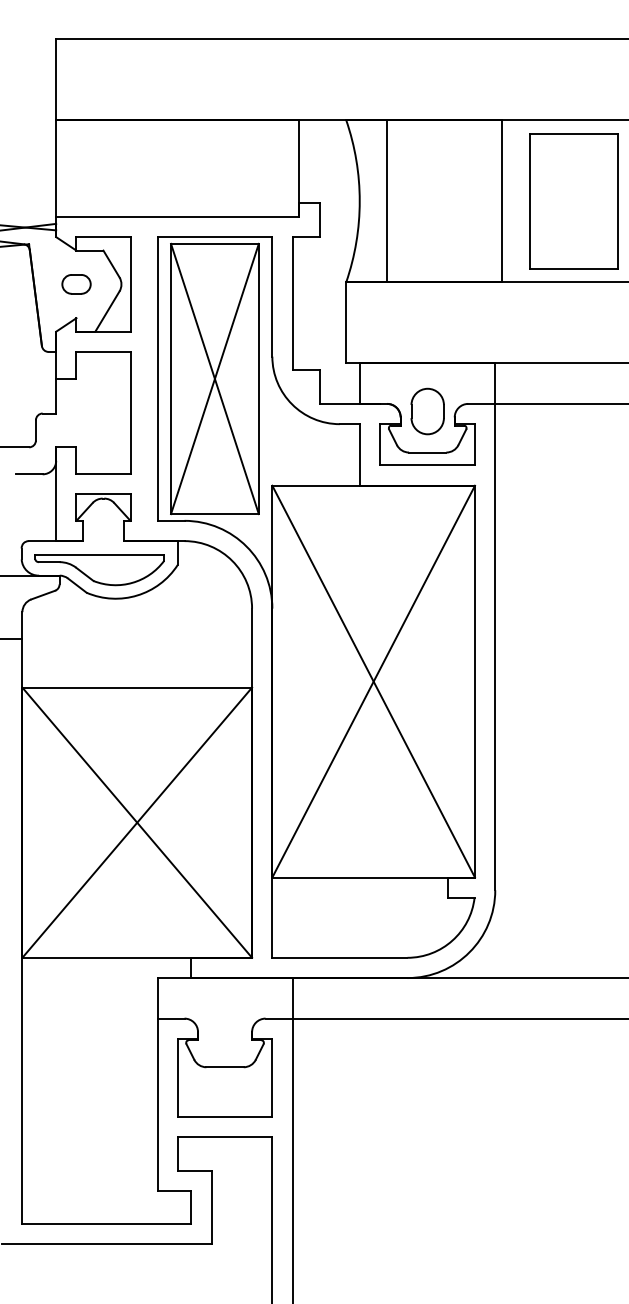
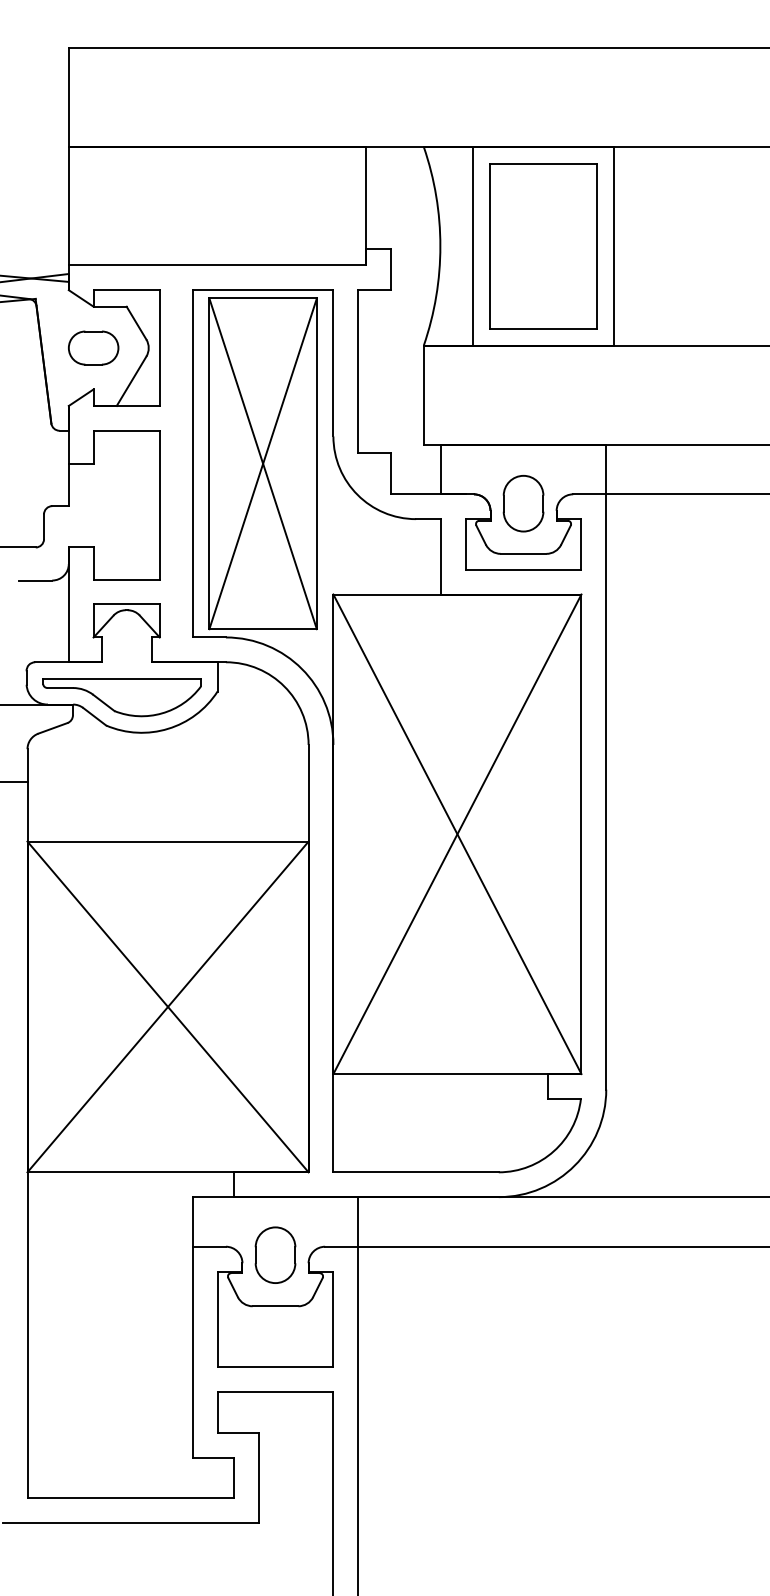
part: (573, 201) -> (543, 246), moved
part: (76, 283) -> (93, 347), size x1.43
part: (225, 1024) -> (275, 1254), added

